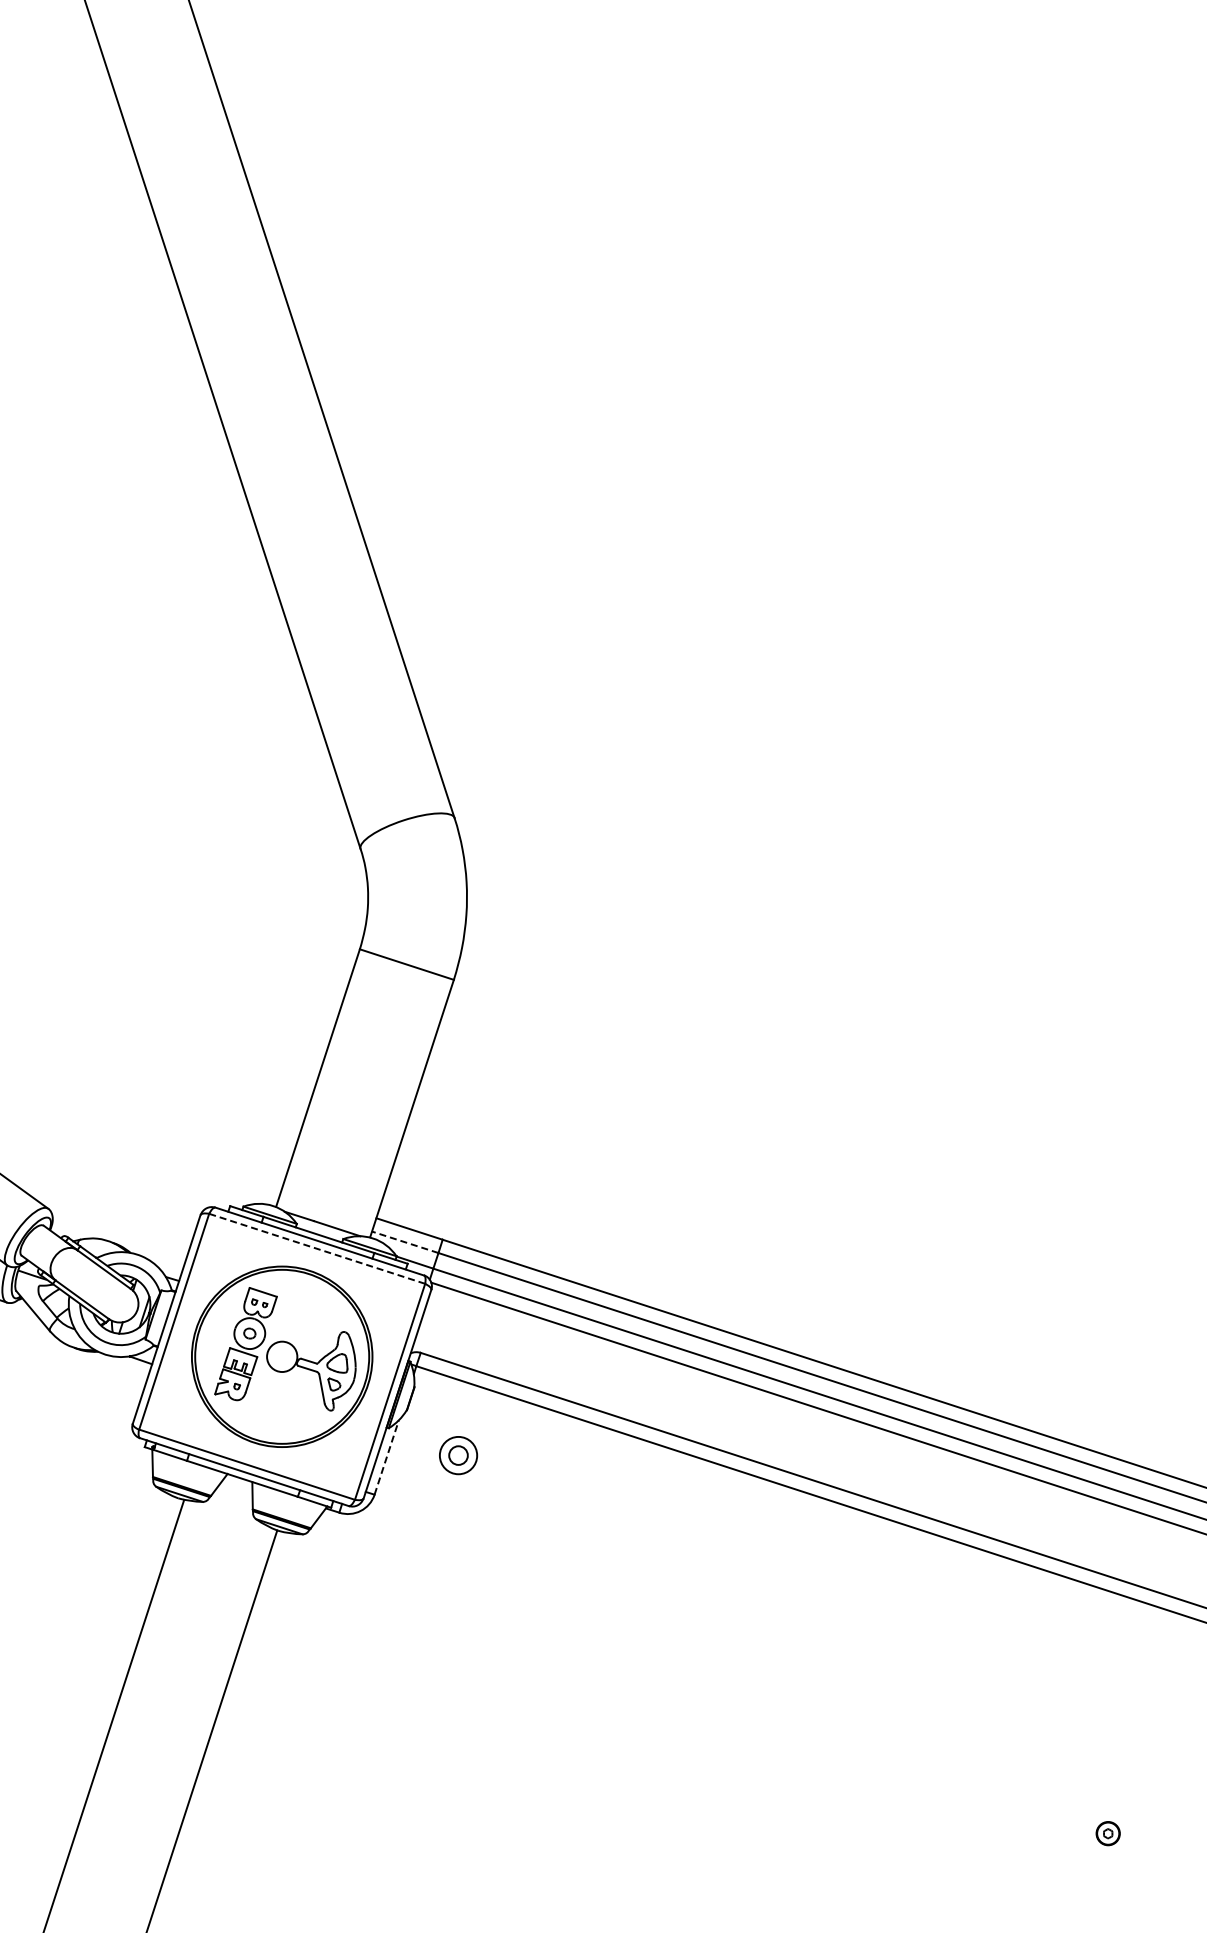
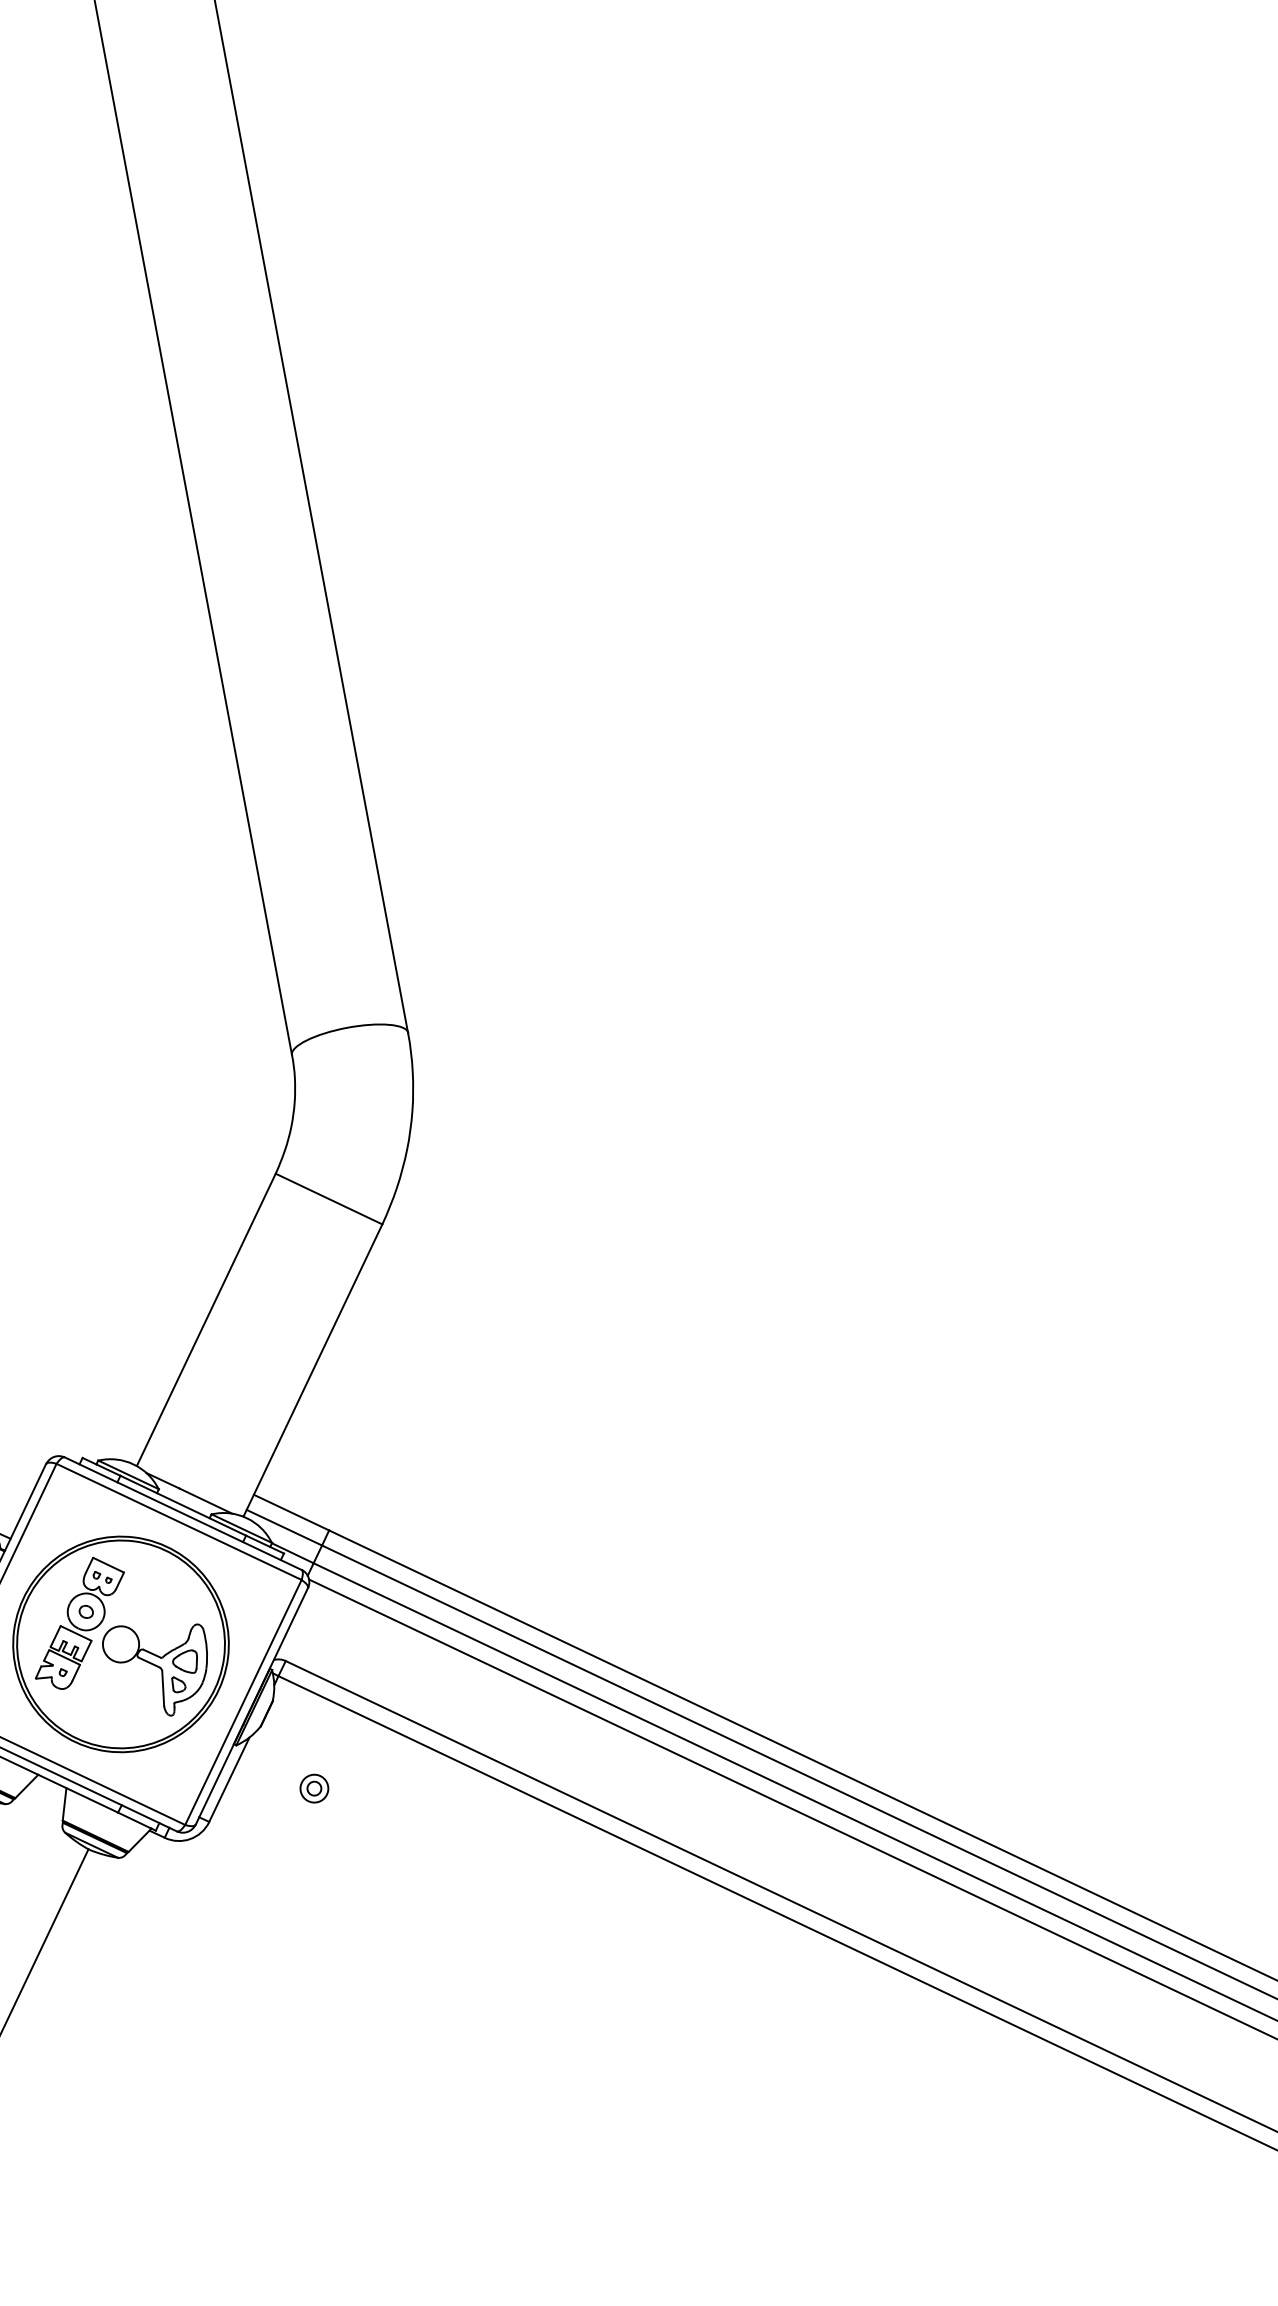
line: (405, 1242) -> (284, 1527), dashed -> solid
line: (317, 1248) -> (179, 1521), dashed -> solid
part: (457, 1455) -> (313, 1788), size x0.62
line: (386, 1457) -> (229, 1779), dashed -> solid

